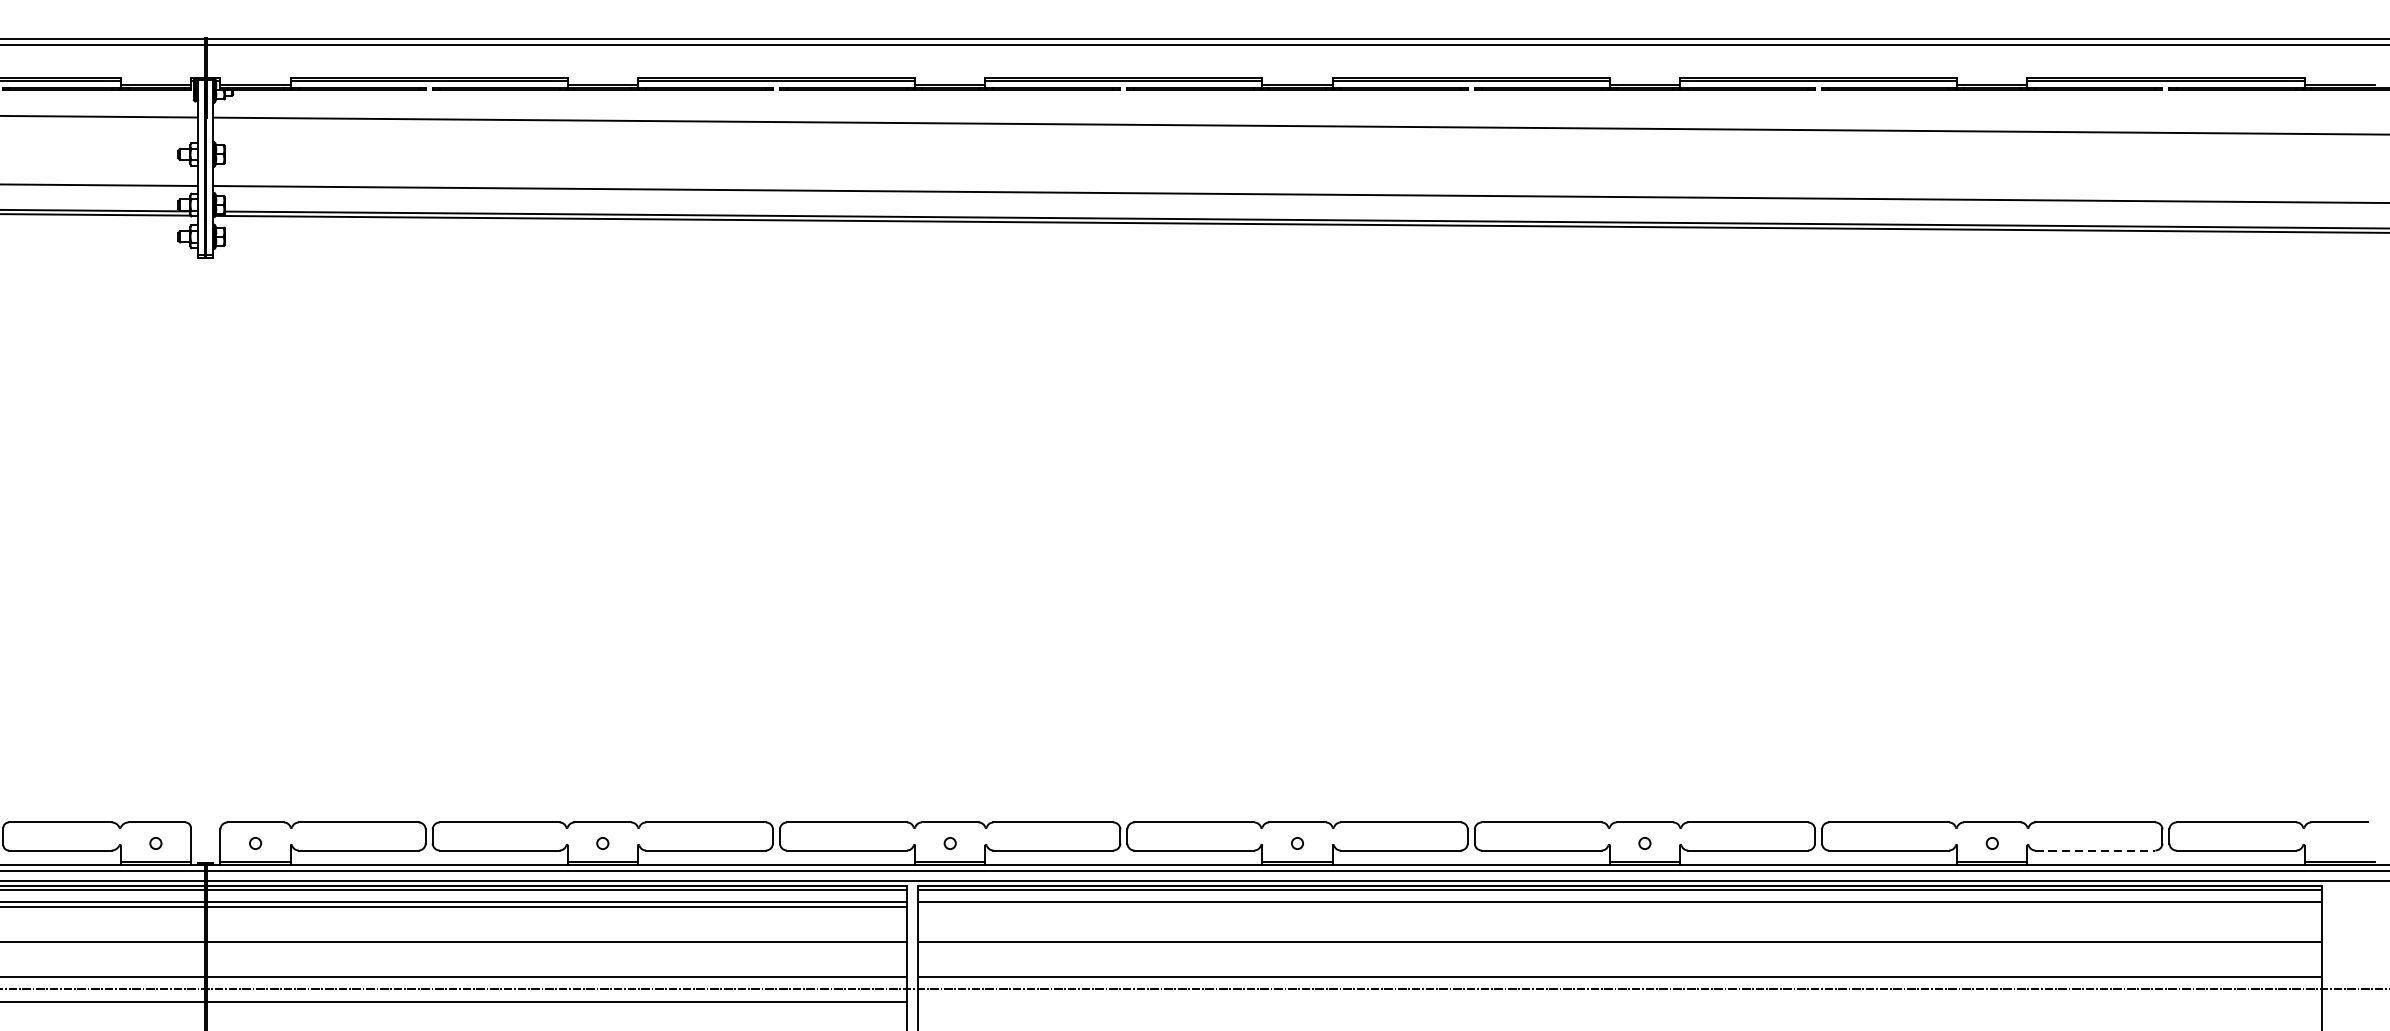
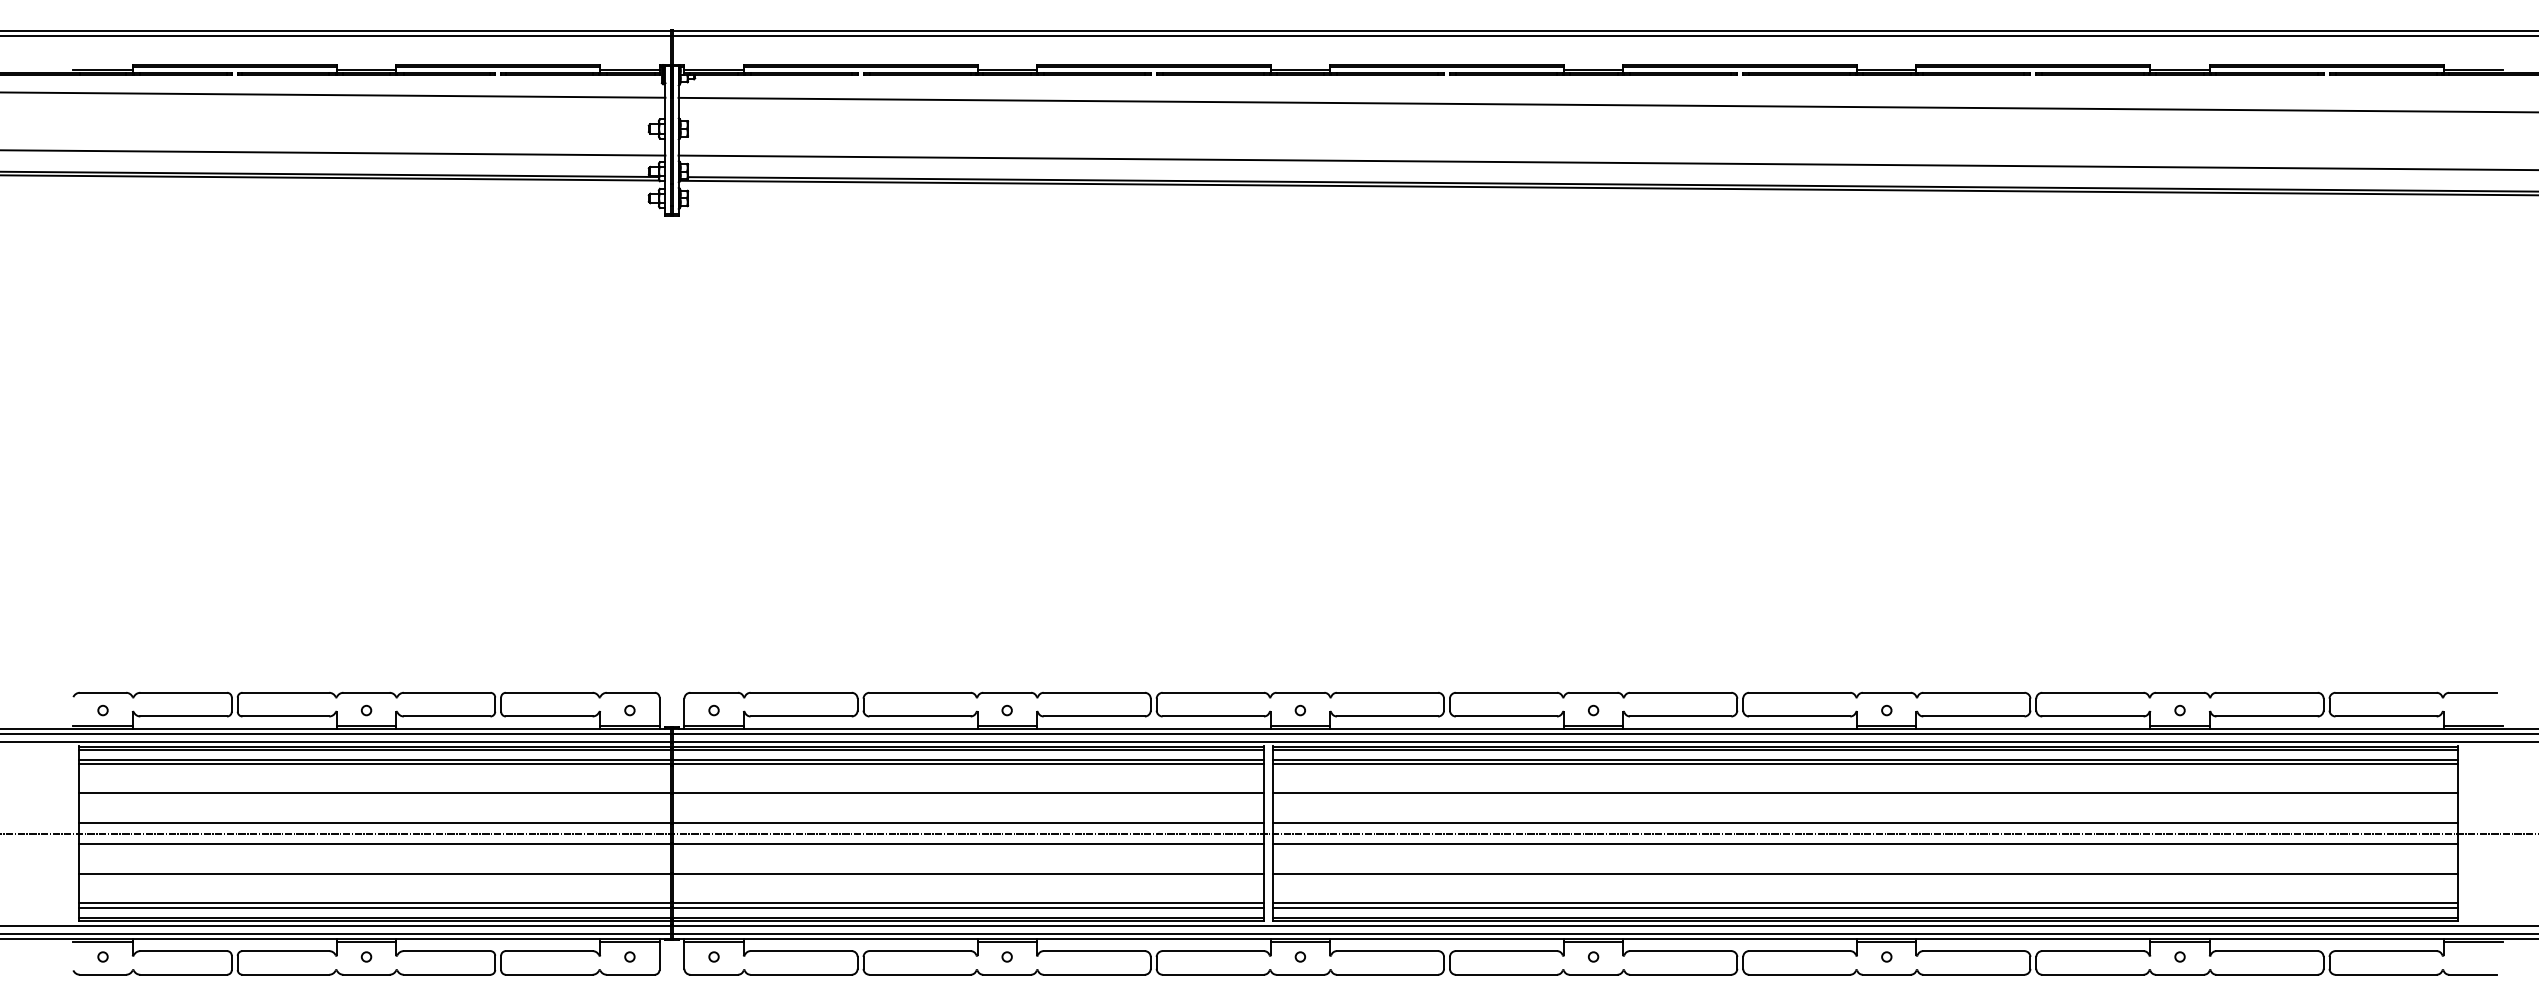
line: (2095, 850) -> (2267, 716), dashed -> solid
line: (1619, 907) -> (1865, 764), added
line: (1619, 1002) -> (1865, 844), added

